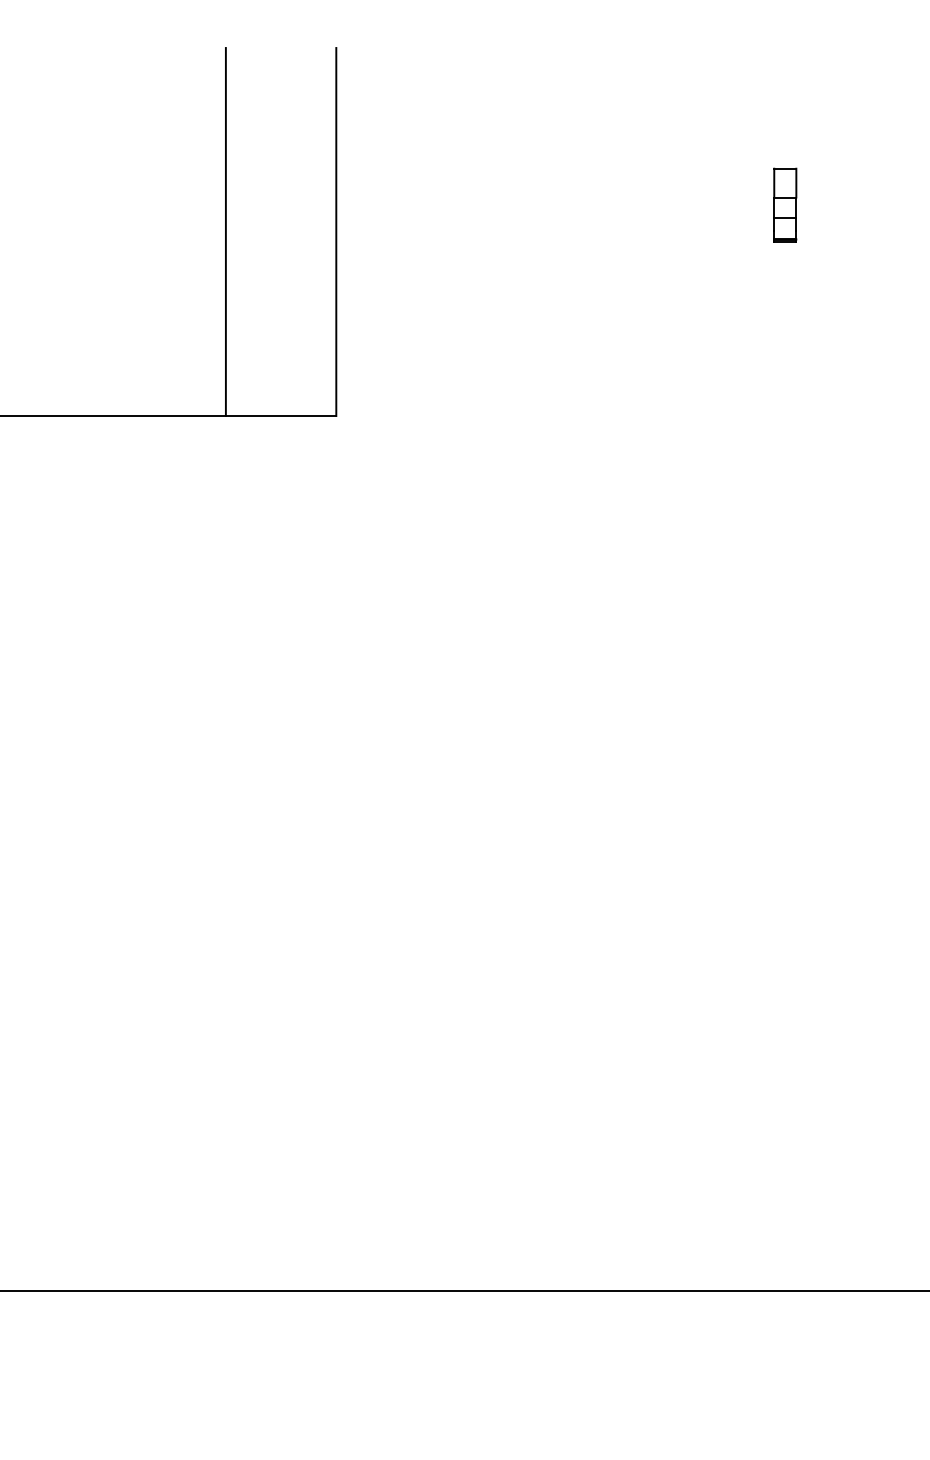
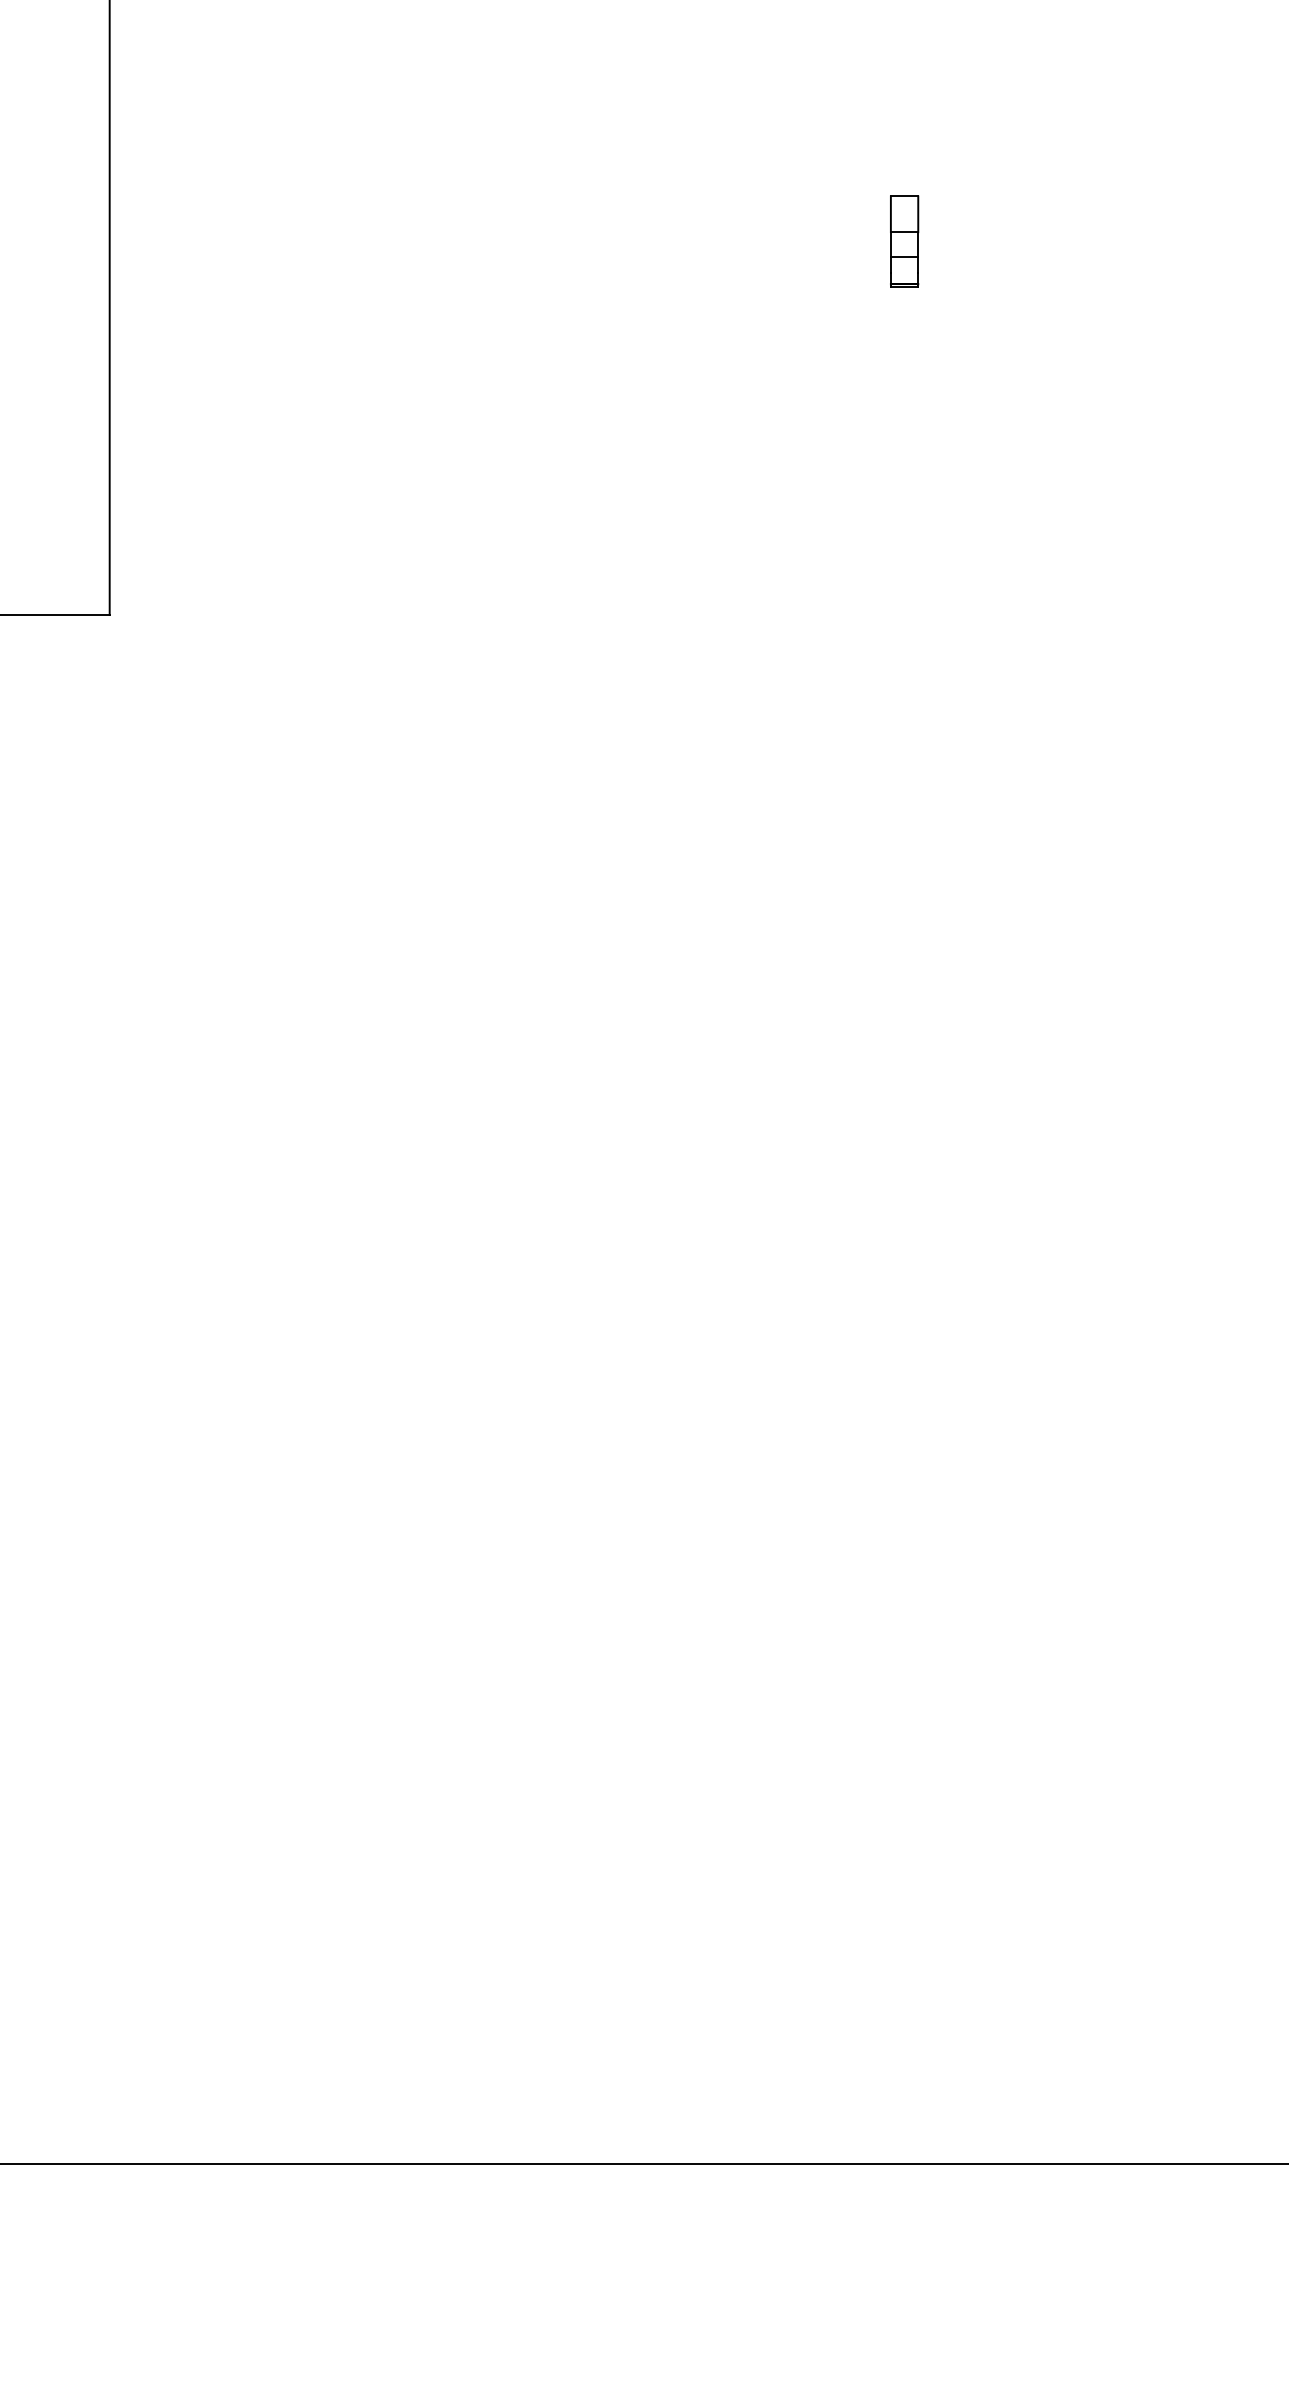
part: (785, 204) -> (904, 240), size x0.7

